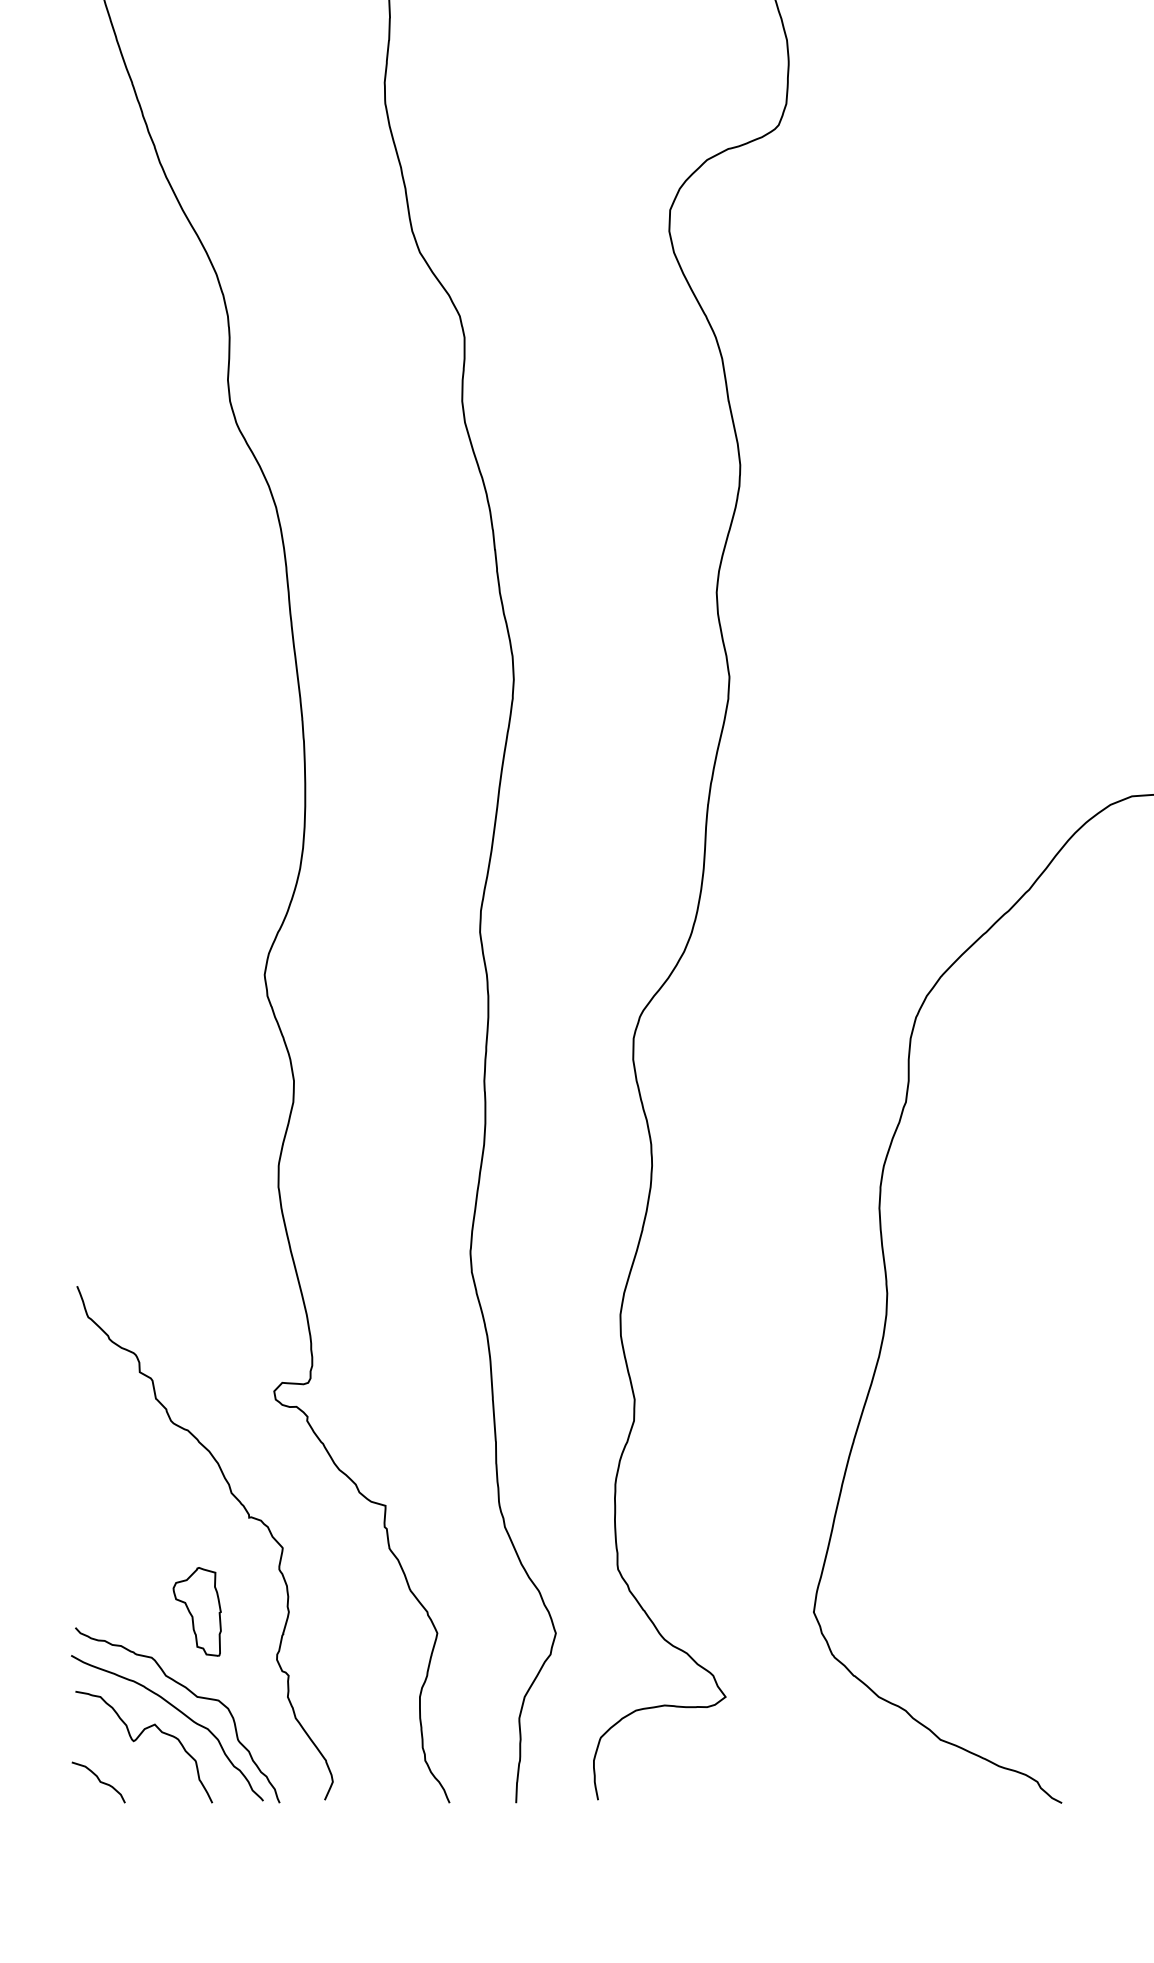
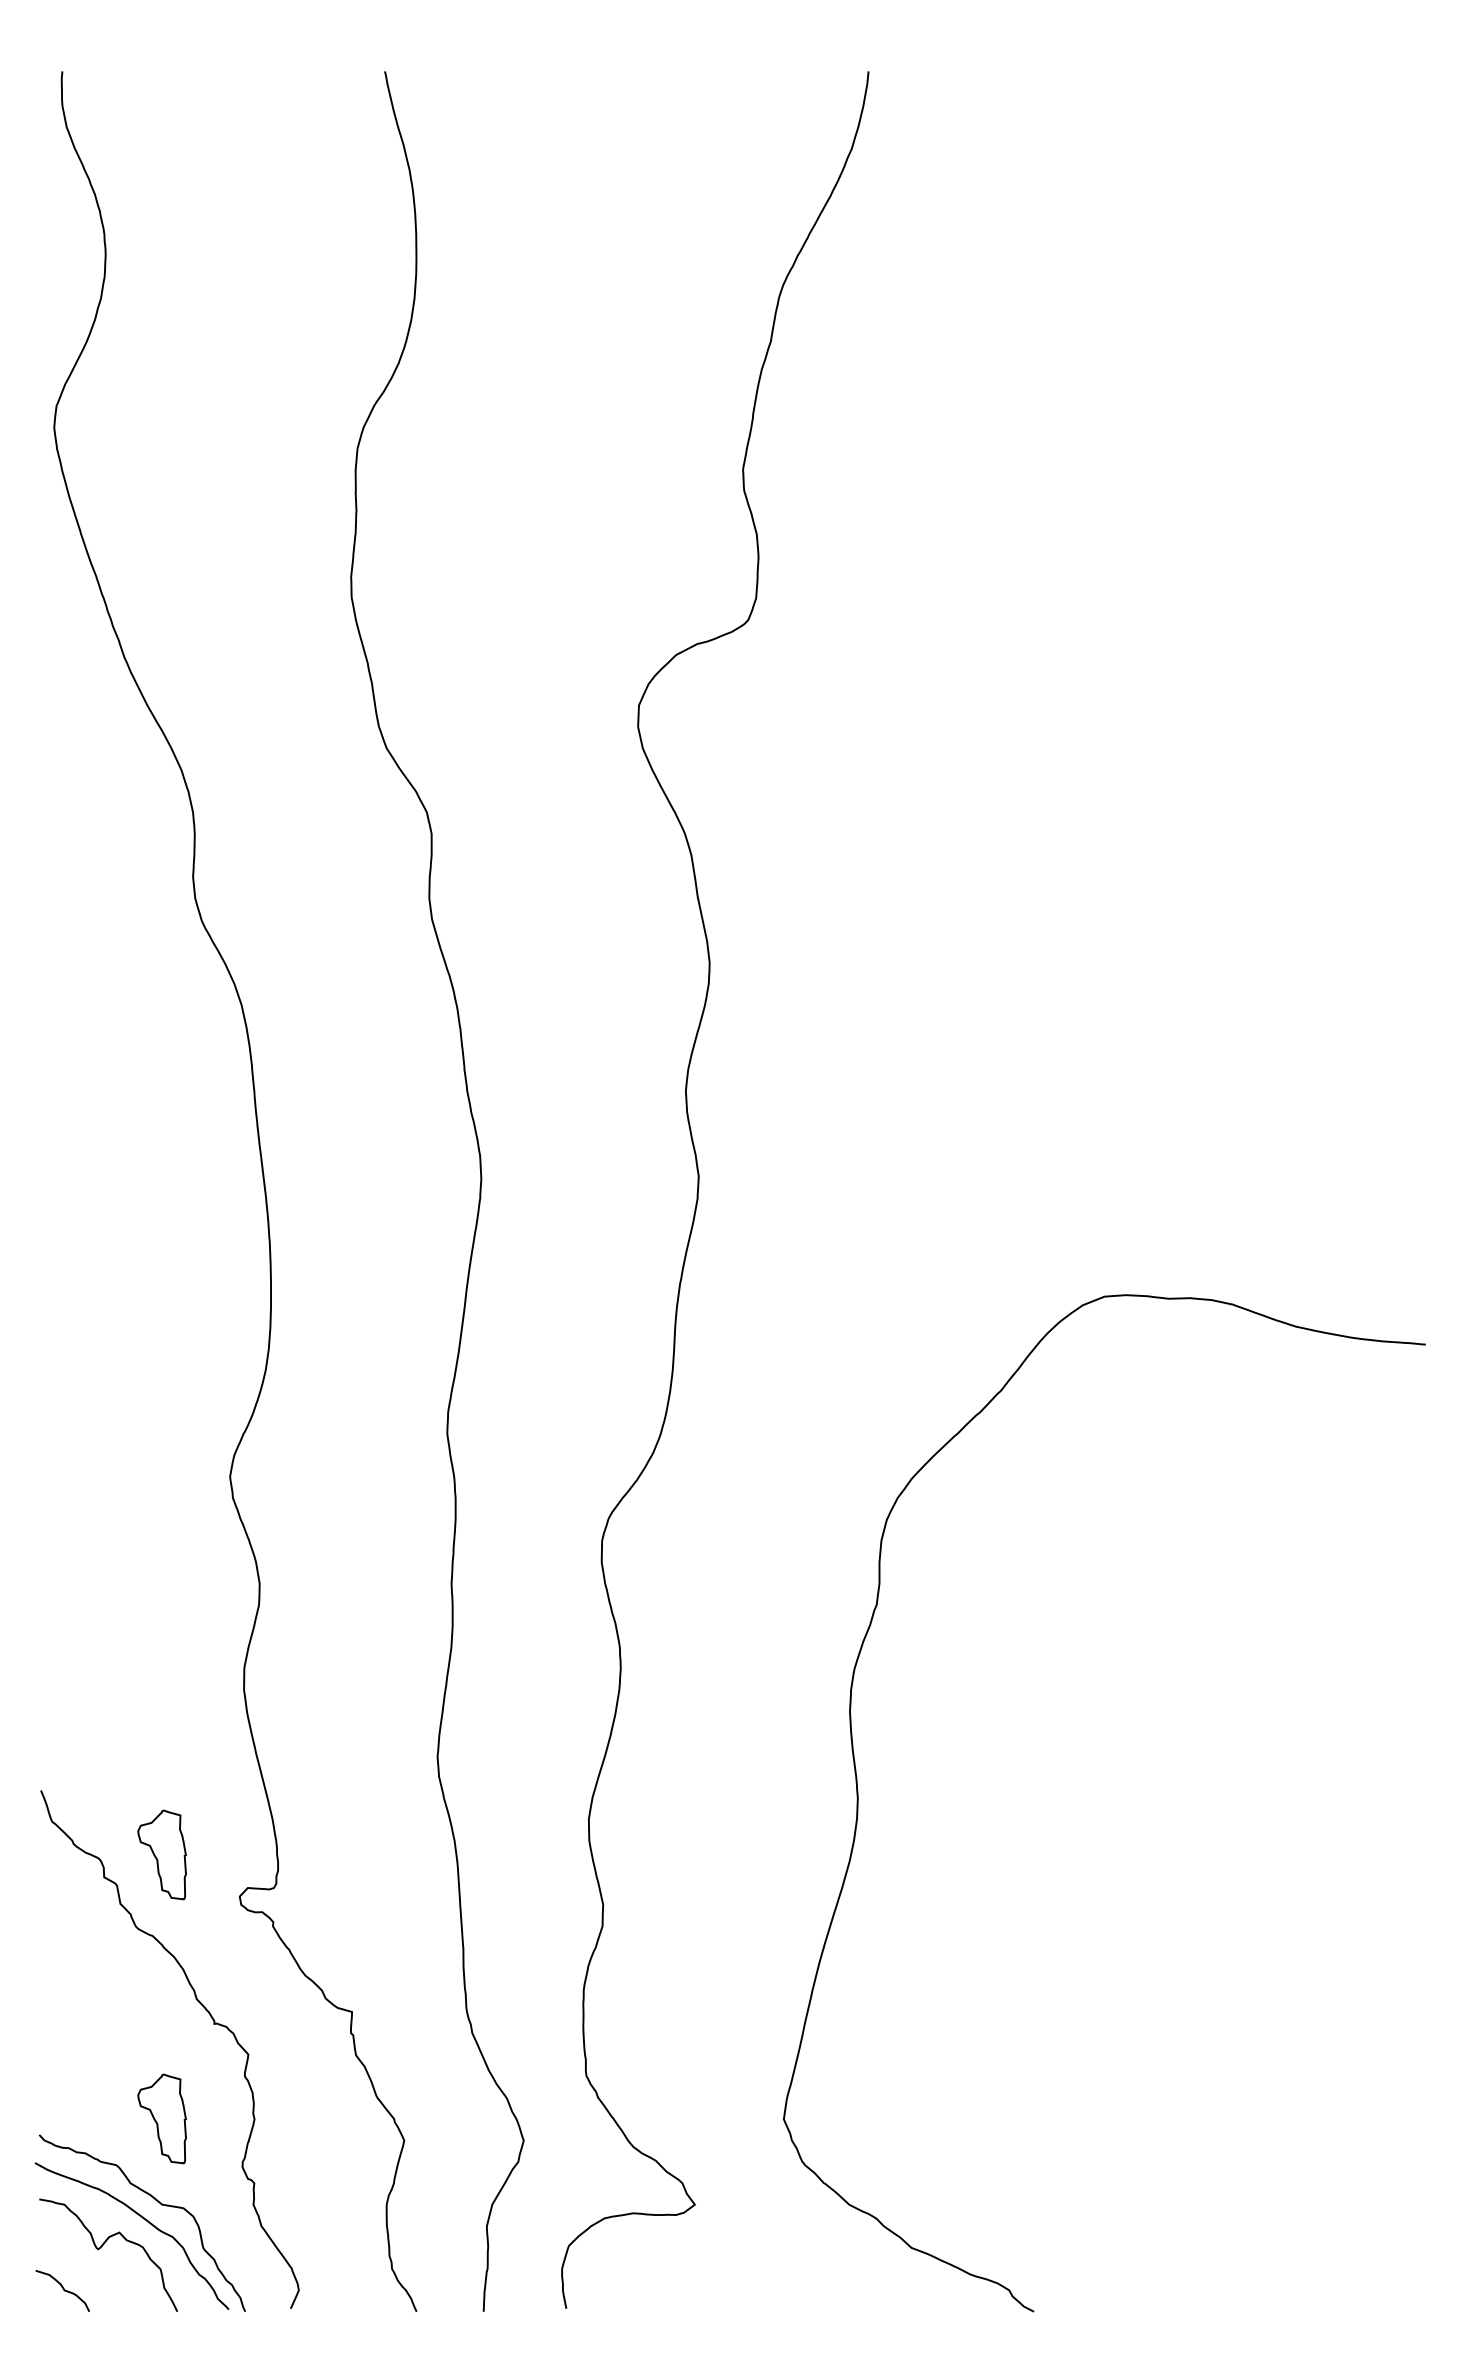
part: (196, 1349) -> (161, 1854), added

